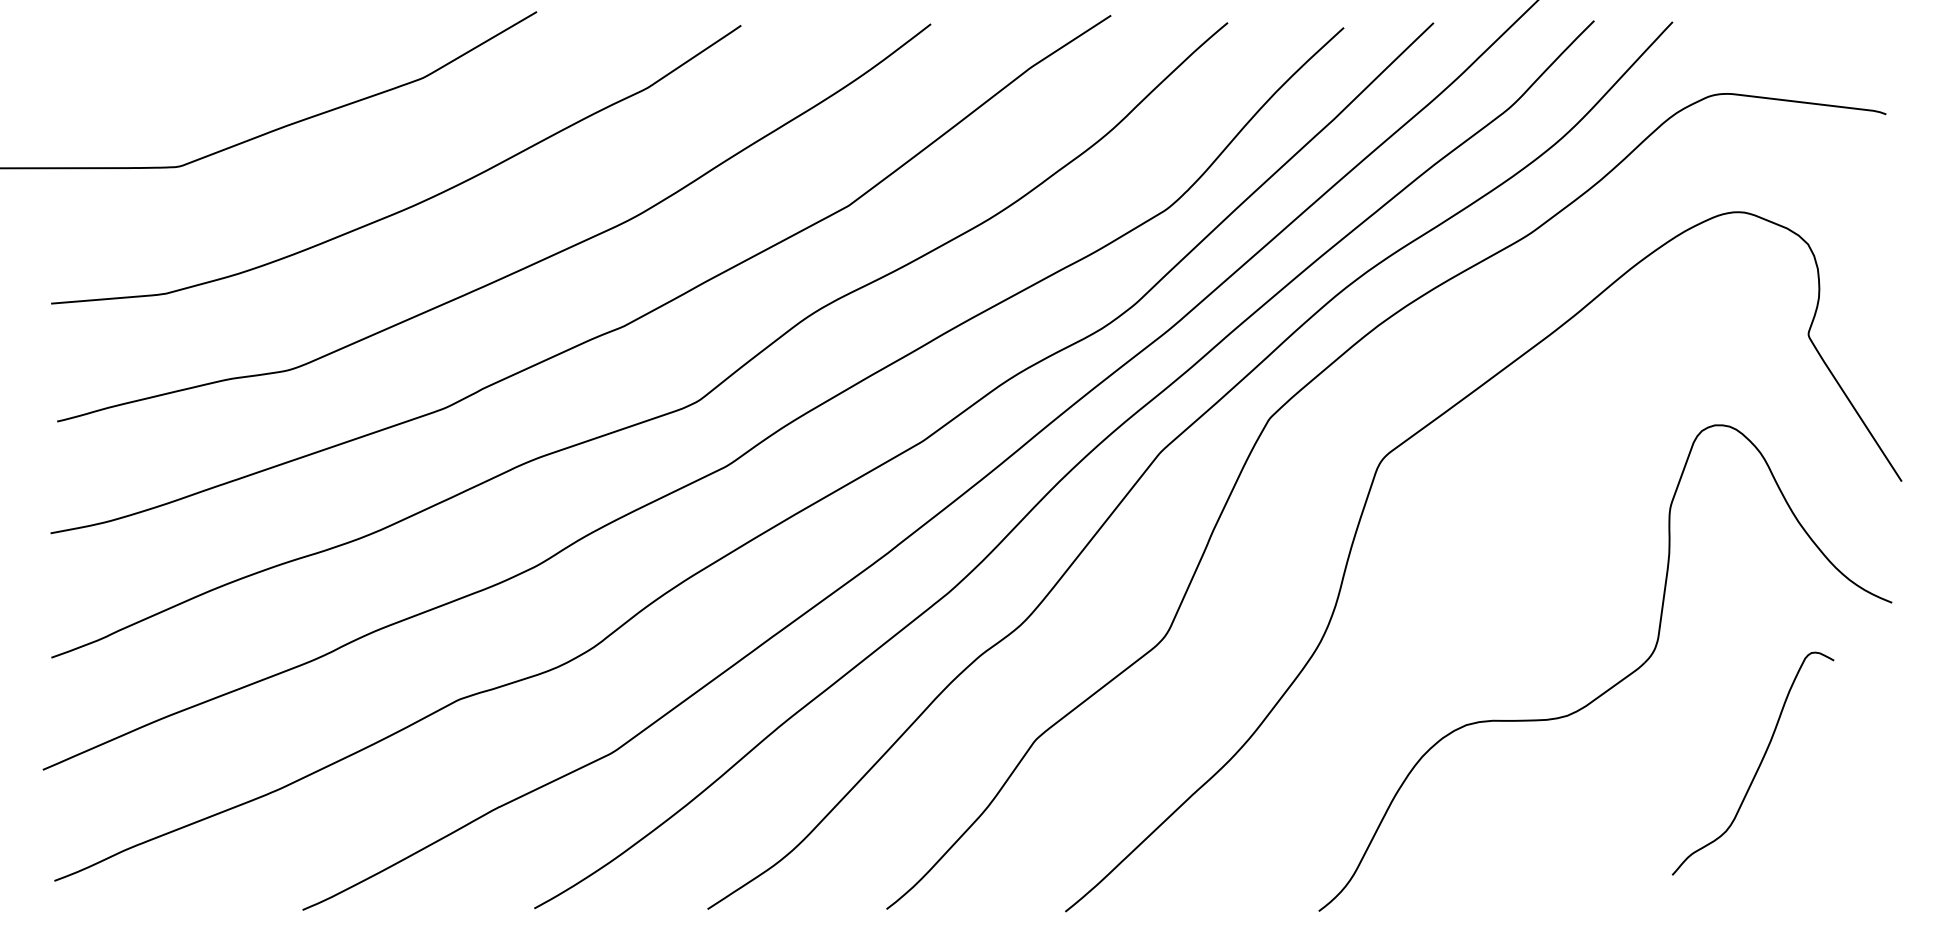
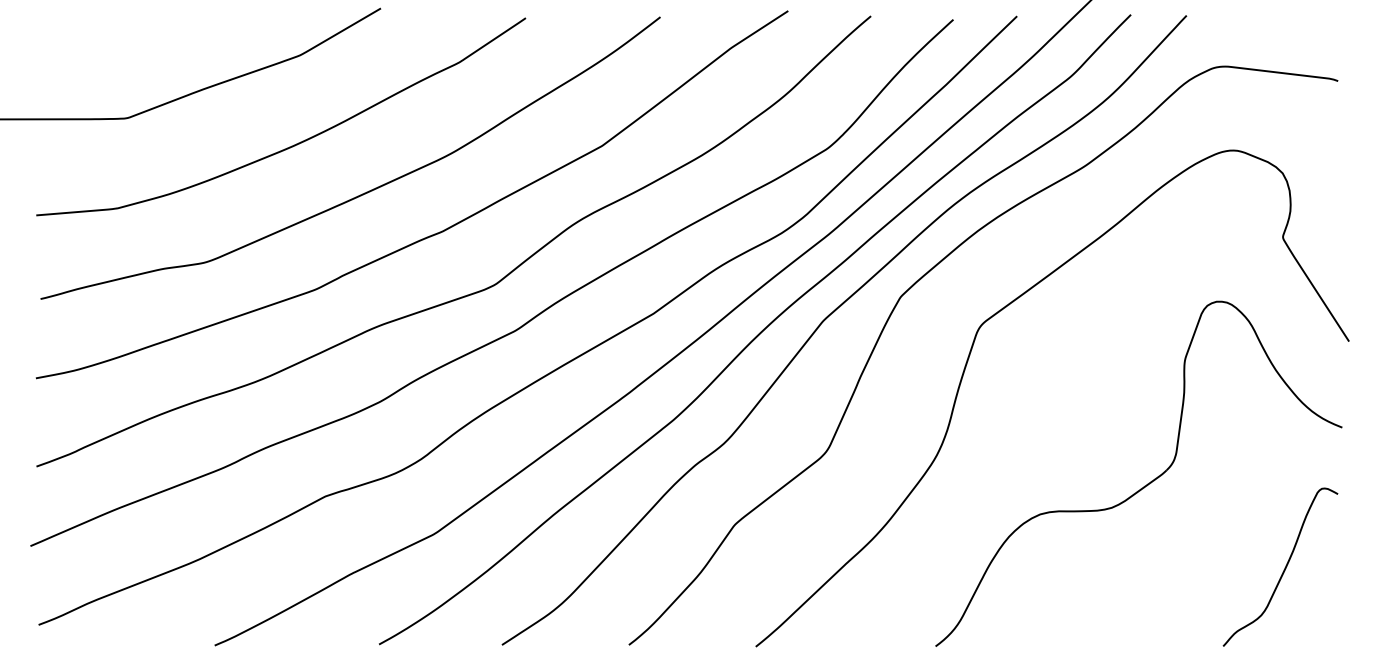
curve: (1758, 765) -> (1284, 568), moved

